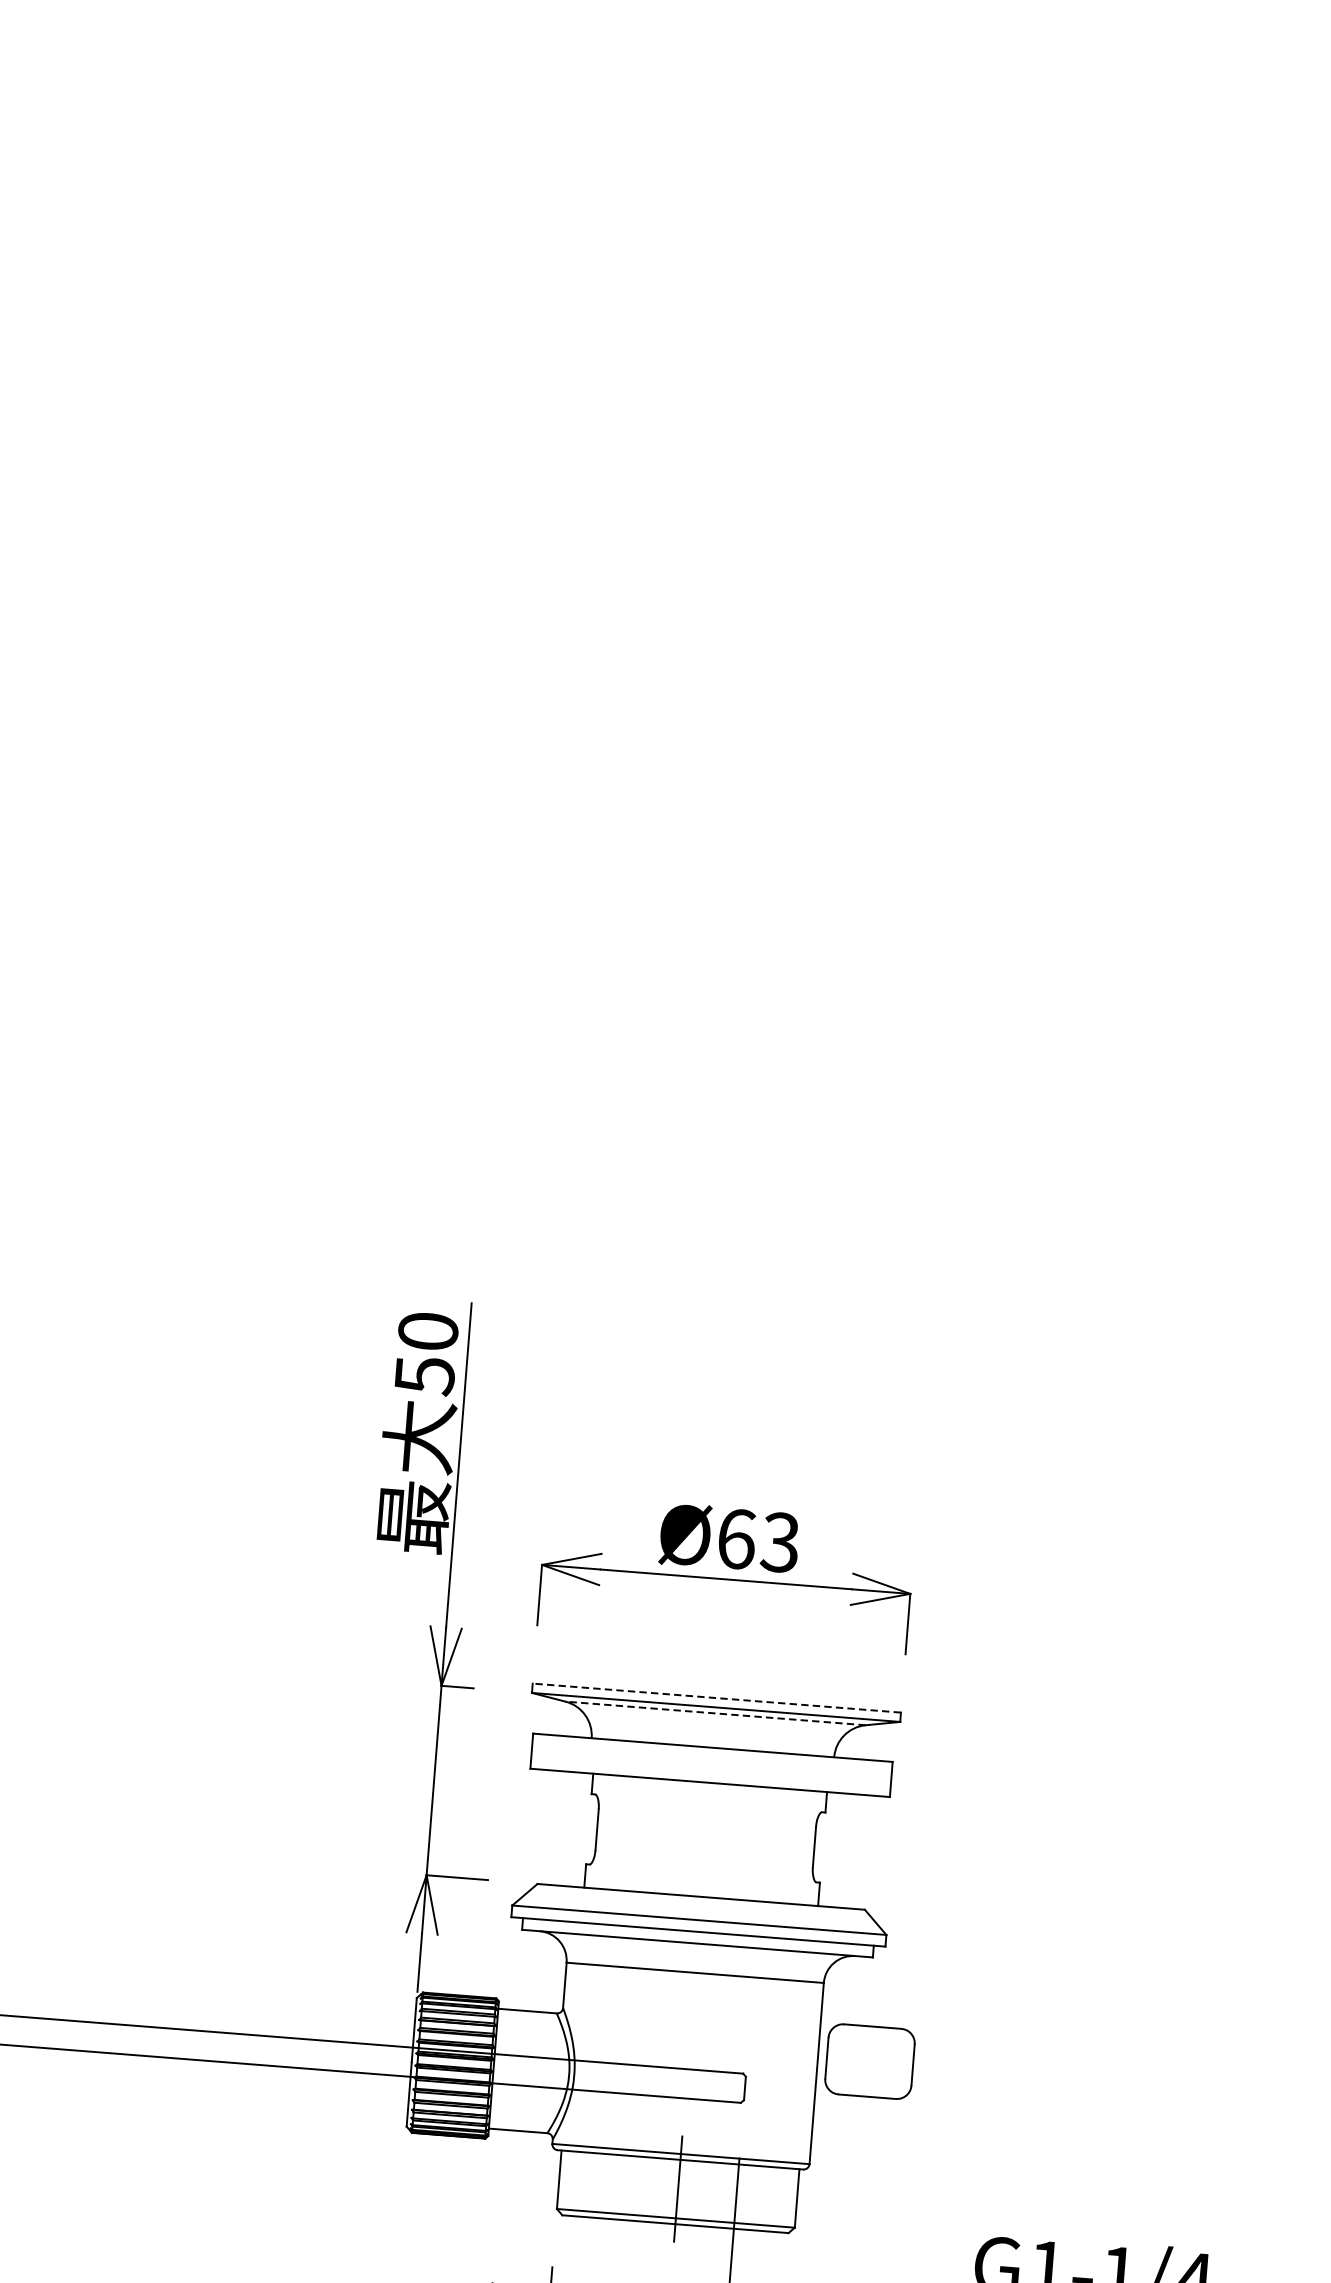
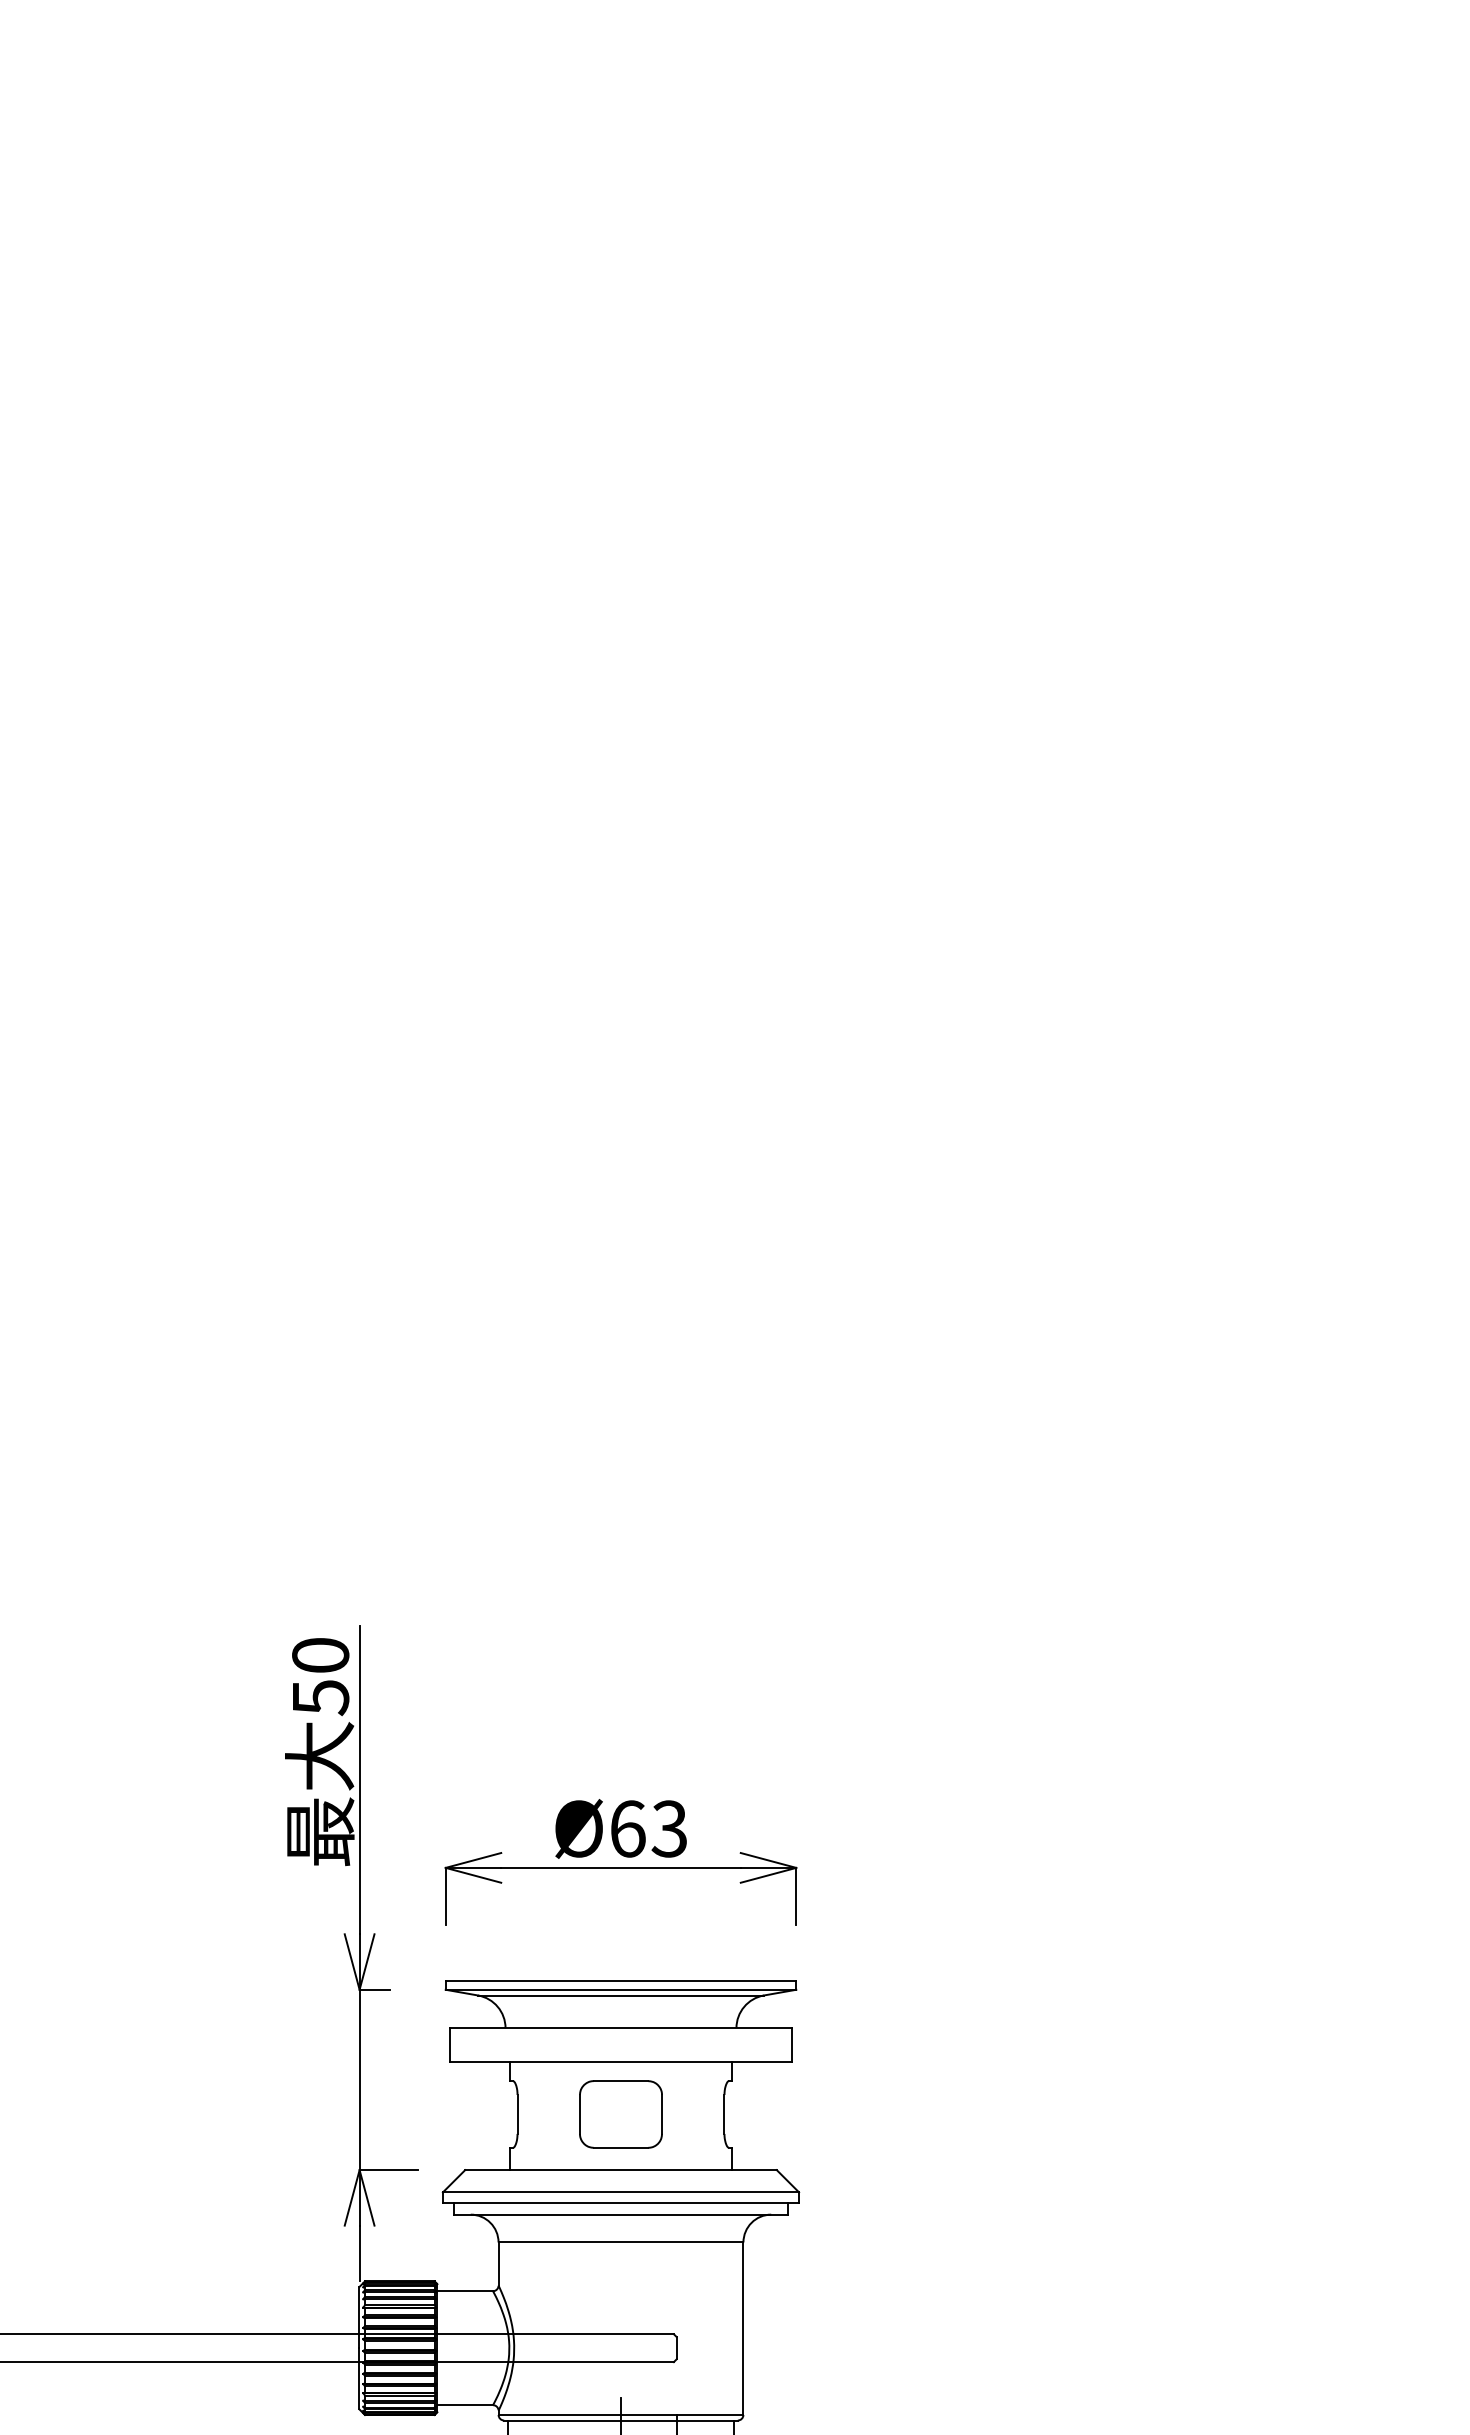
line: (716, 1697) -> (620, 1980), dashed -> solid
line: (716, 1713) -> (621, 1995), dashed -> solid
part: (869, 2061) -> (620, 2114), moved

